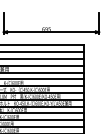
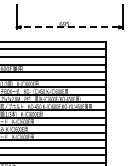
line: (51, 32) -> (69, 27), solid -> dashed

